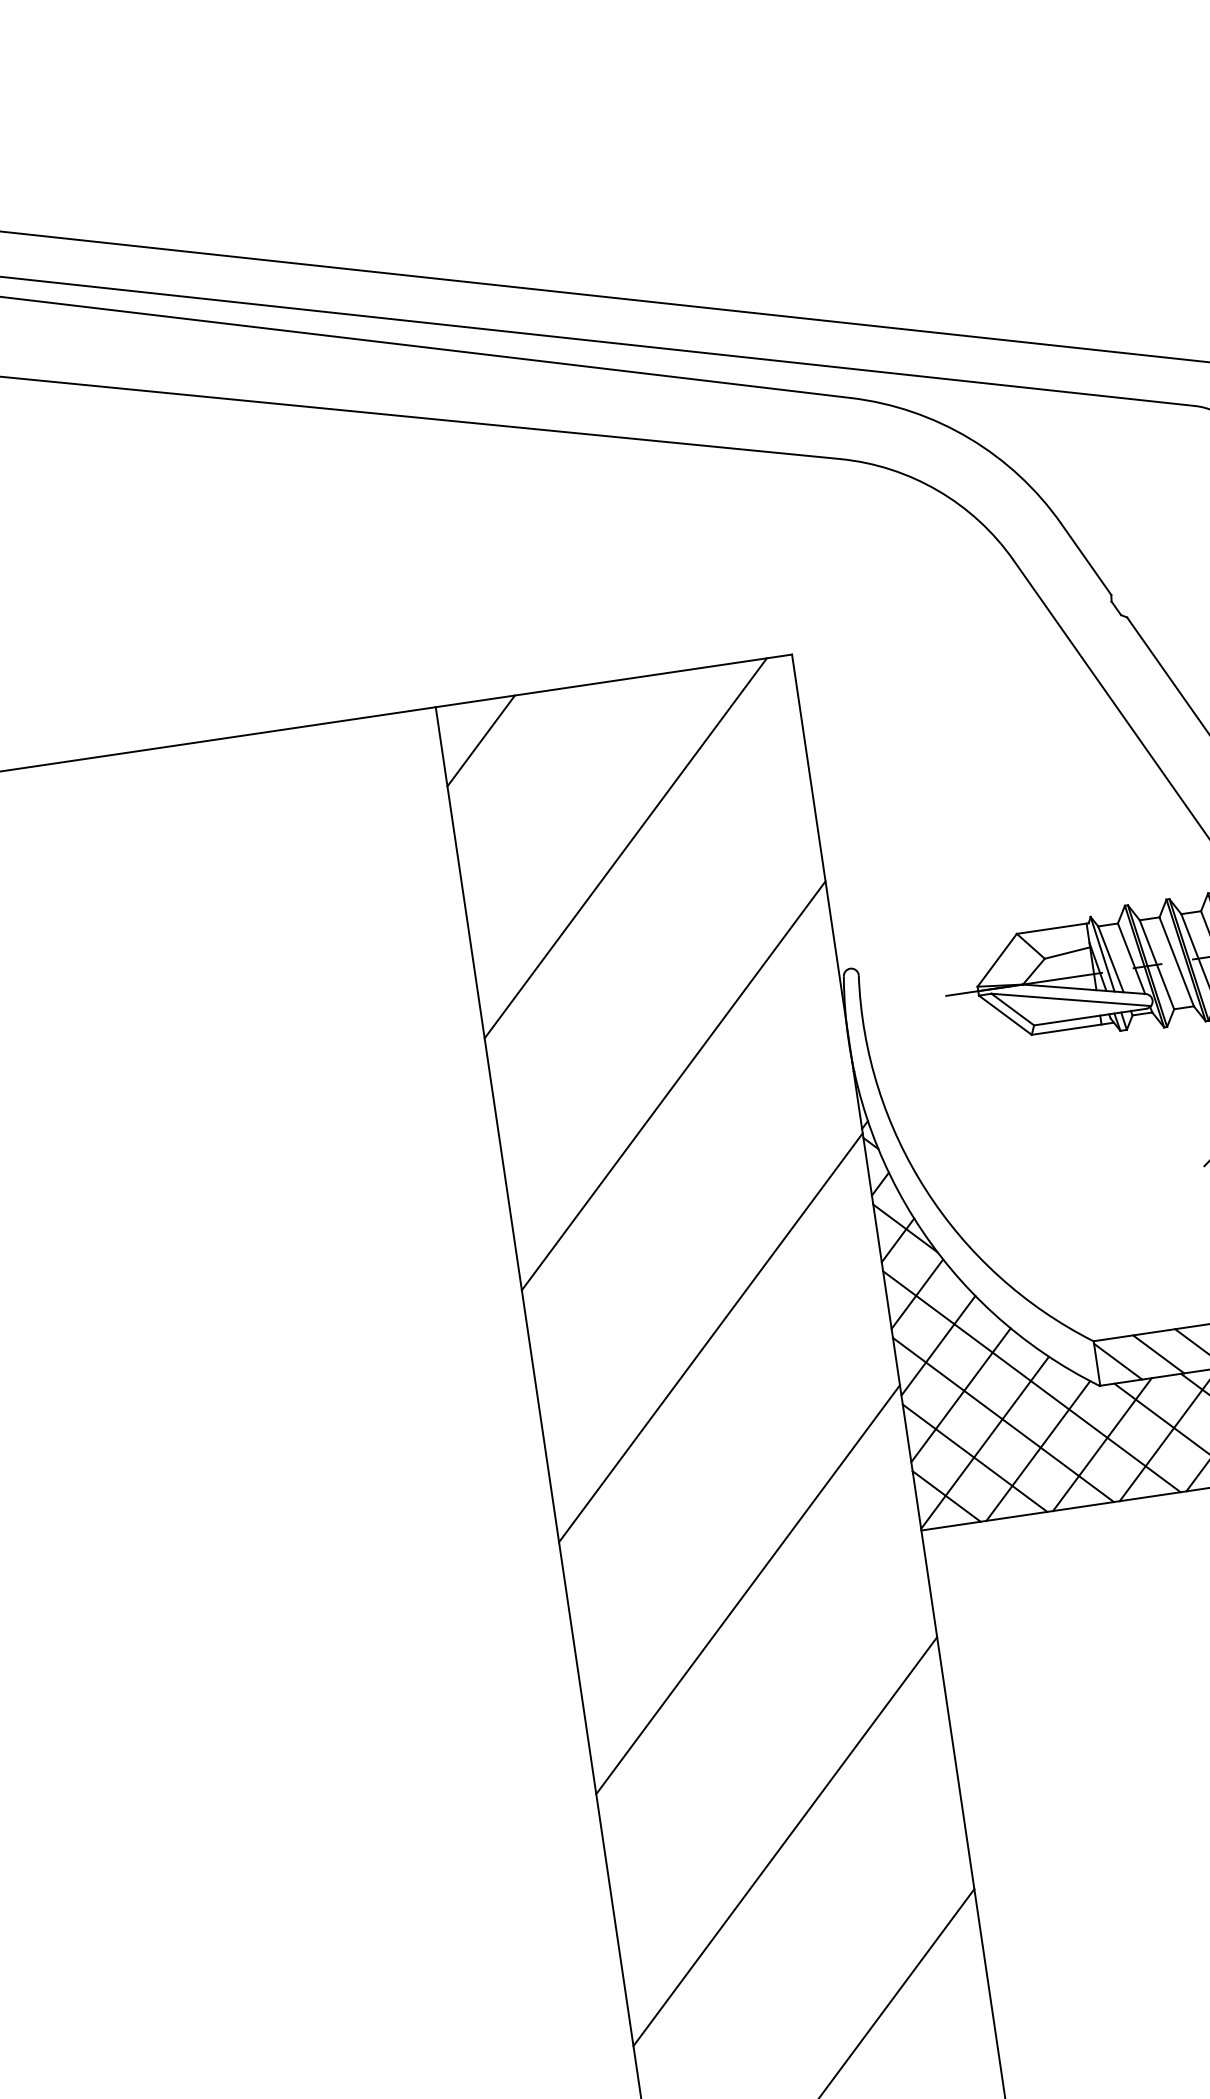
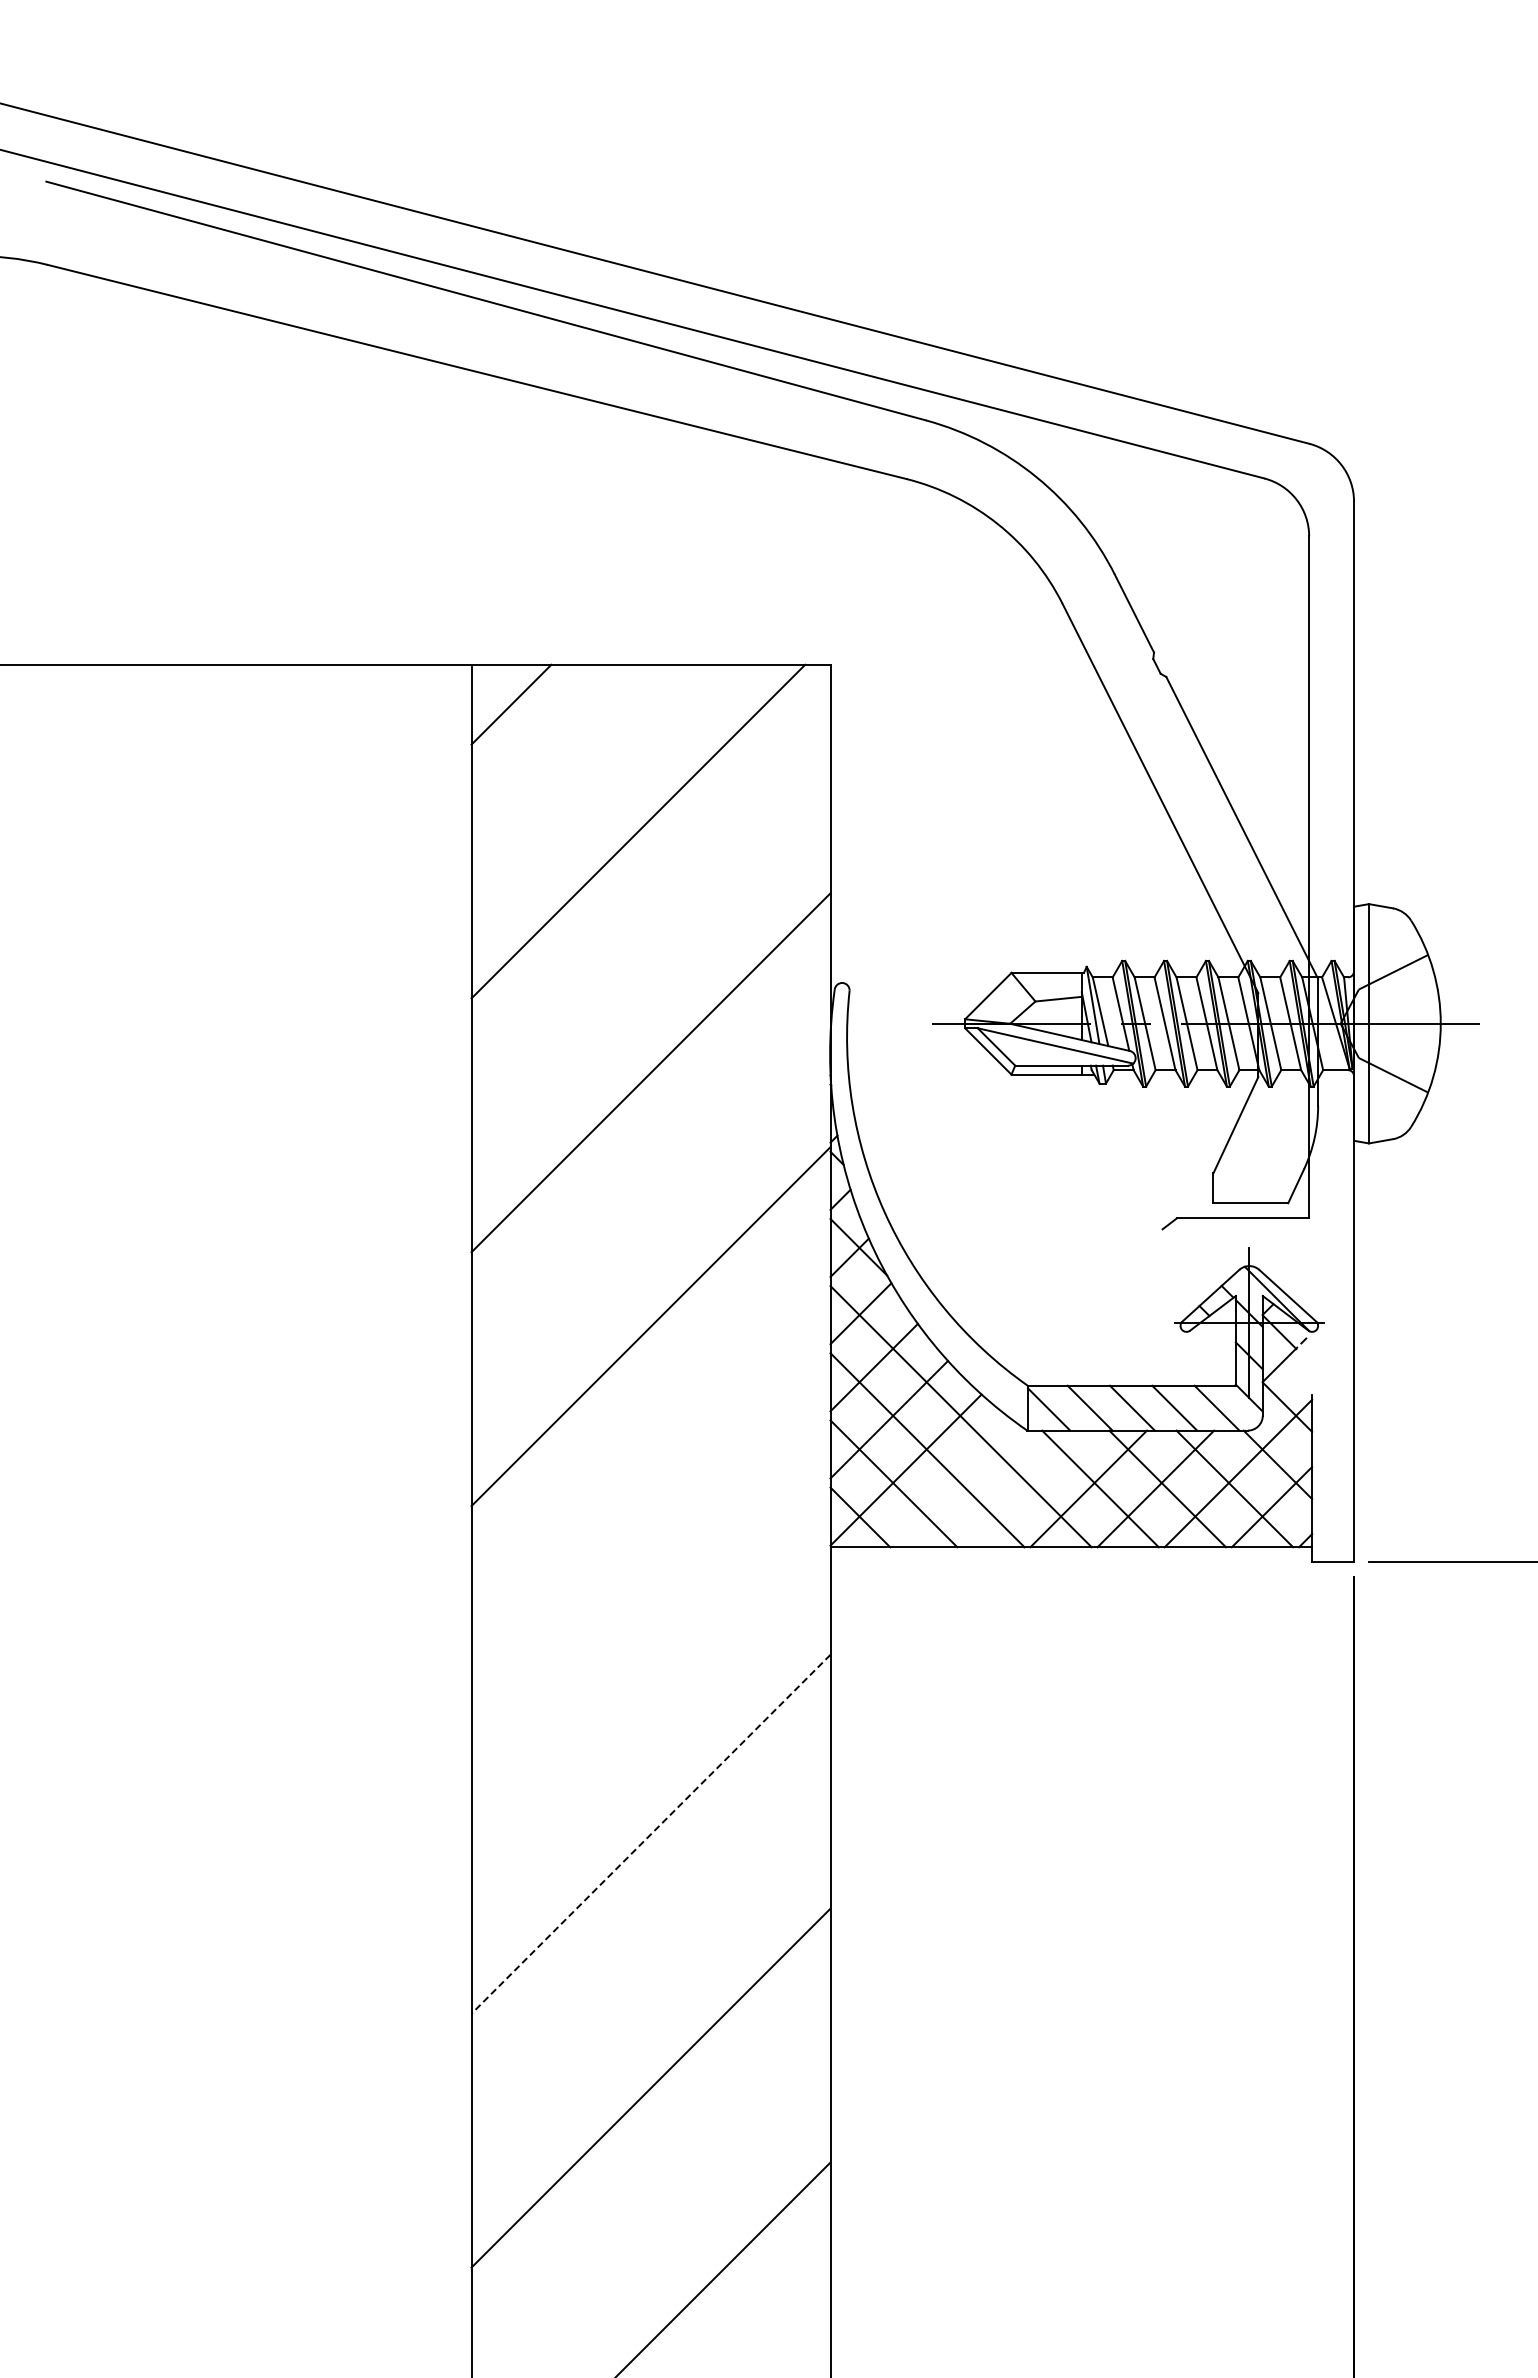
line: (1102, 1444) -> (1021, 1488), removed
line: (1038, 1450) -> (957, 1485), removed
line: (747, 1588) -> (650, 1579), removed
line: (785, 1841) -> (651, 1834), solid -> dashed

